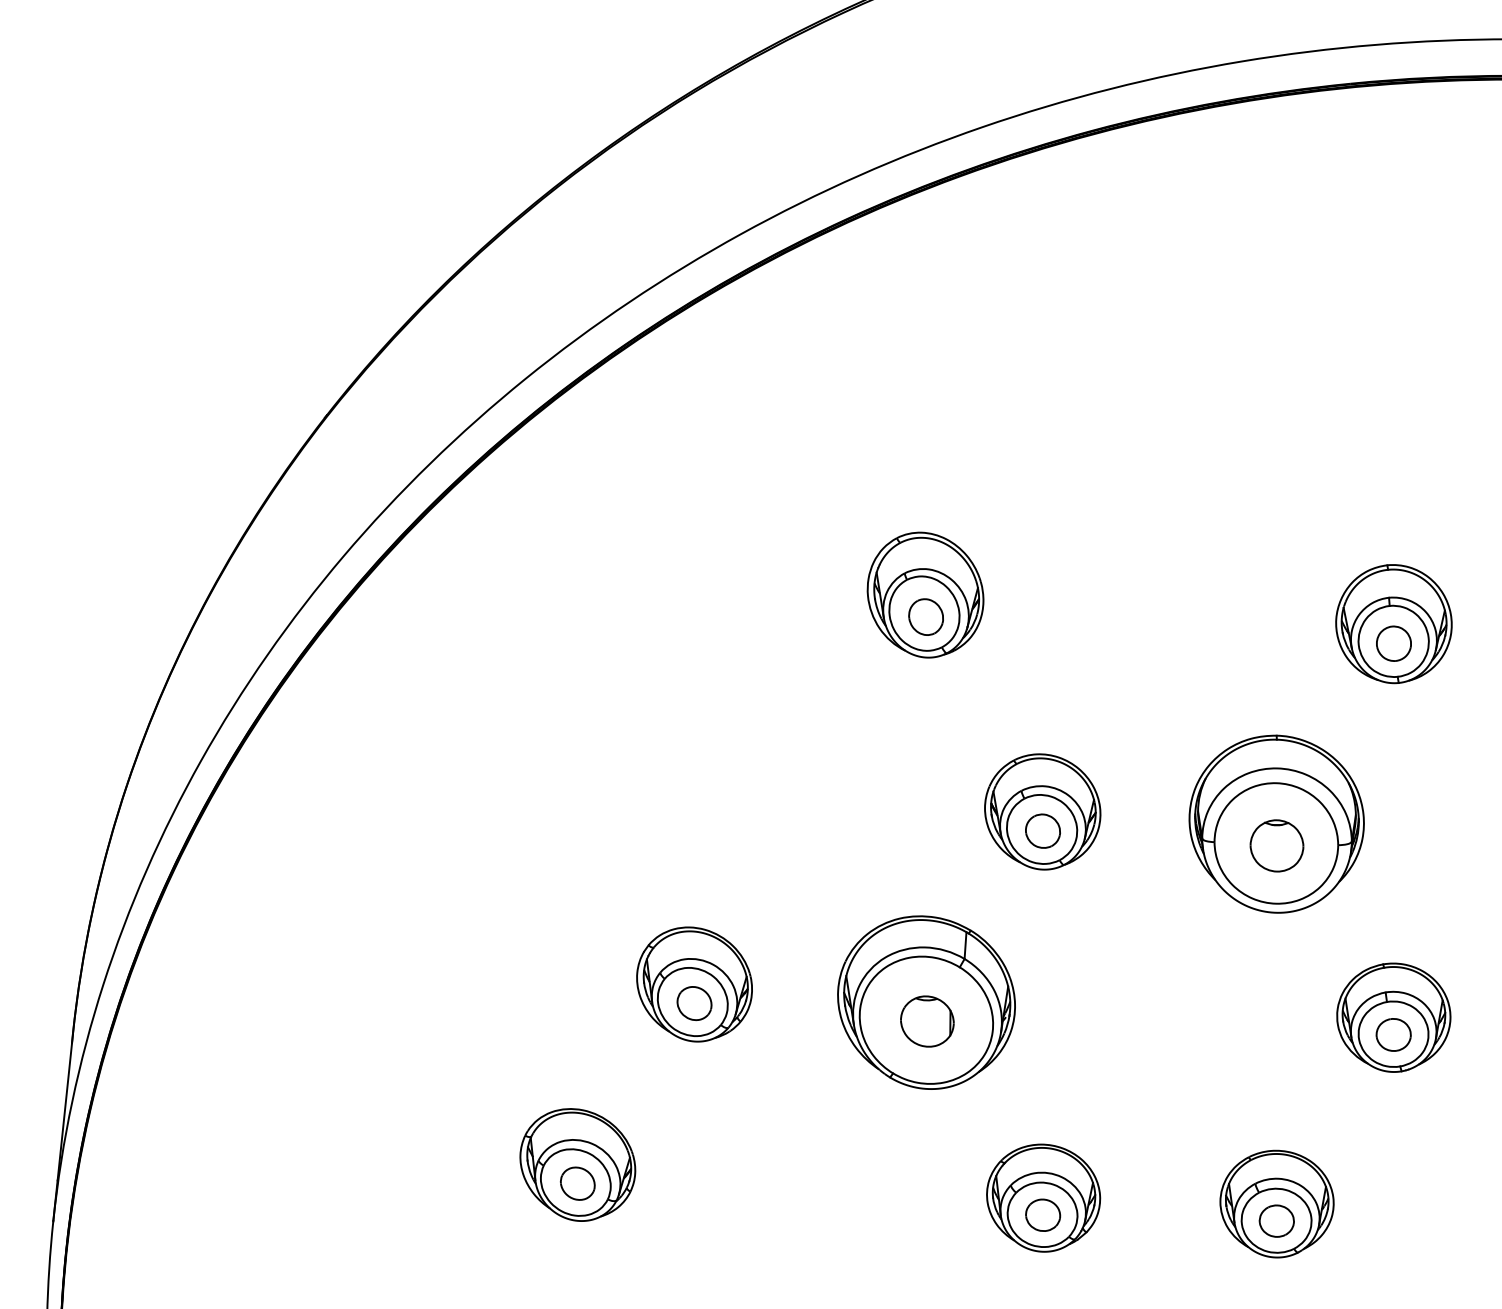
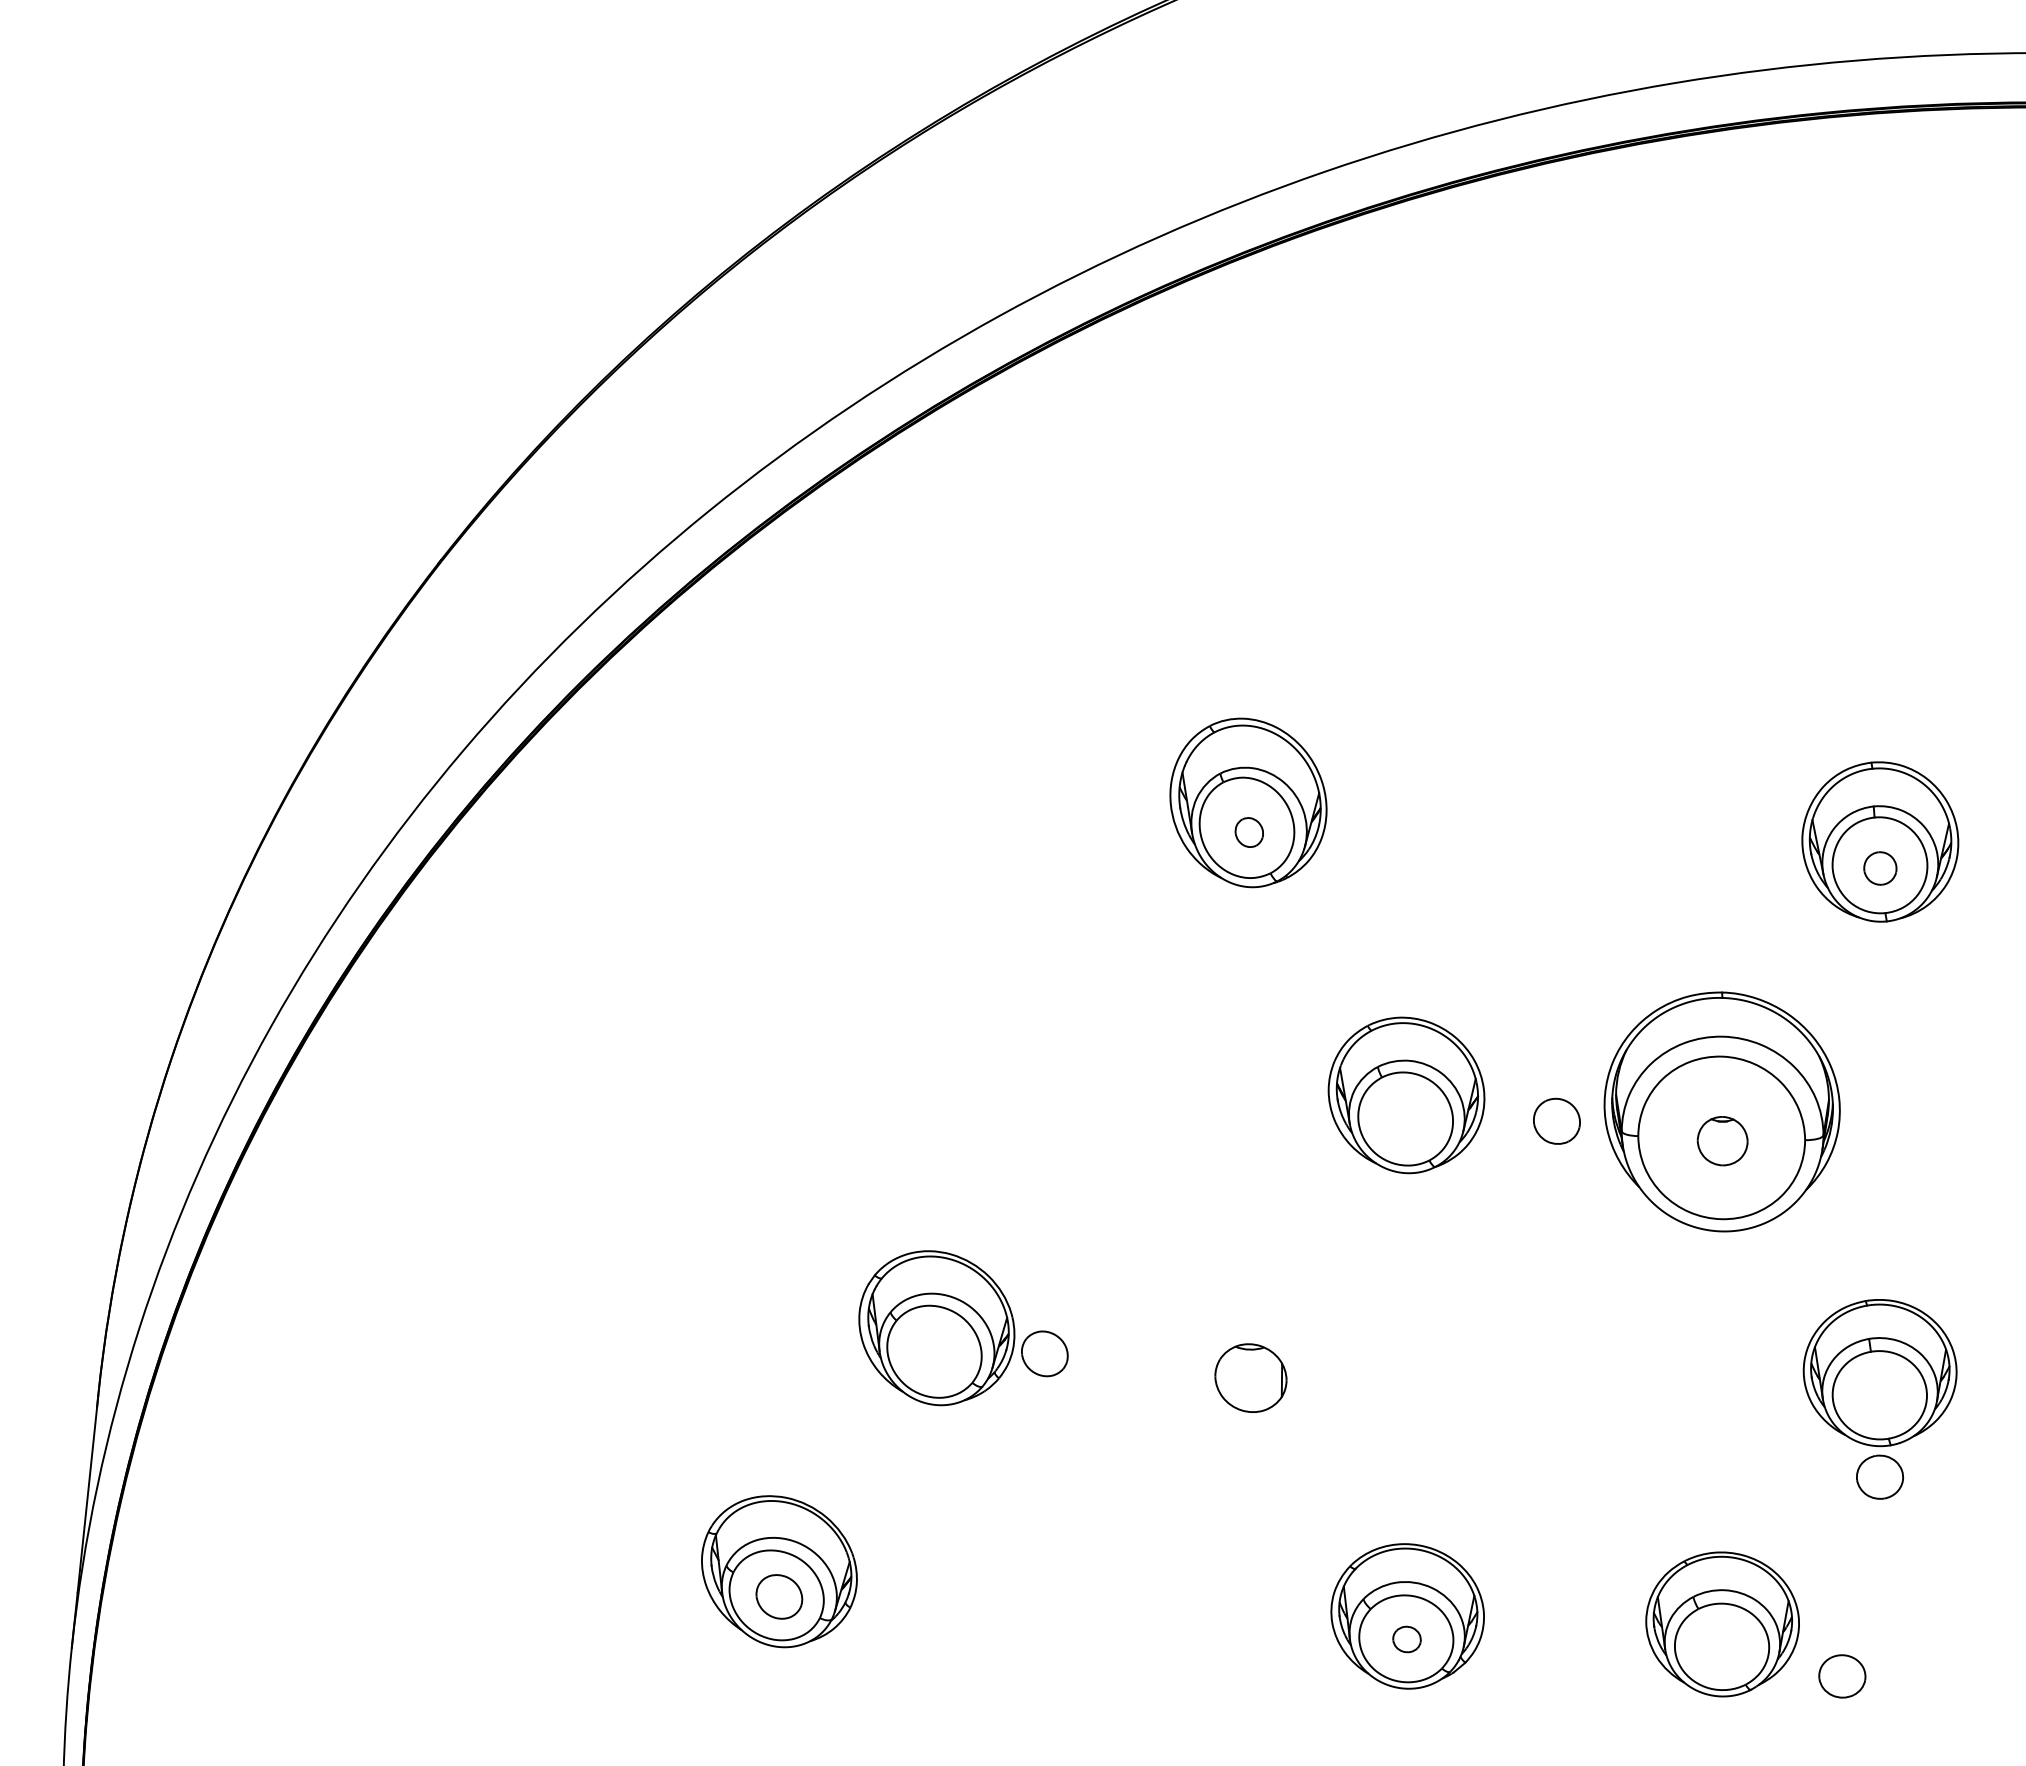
part: (926, 617) -> (1249, 832), size x0.6
part: (1394, 643) -> (1880, 868), size x0.7
part: (1042, 830) -> (1556, 1120), moved
part: (1276, 845) -> (1722, 1140), size x0.7
part: (926, 1002) -> (1249, 1352), removed
part: (694, 1003) -> (1044, 1353), moved
part: (1394, 1034) -> (1880, 1476), moved
part: (1042, 1215) -> (1406, 1639), size x0.6
part: (1276, 1221) -> (1842, 1676), moved

